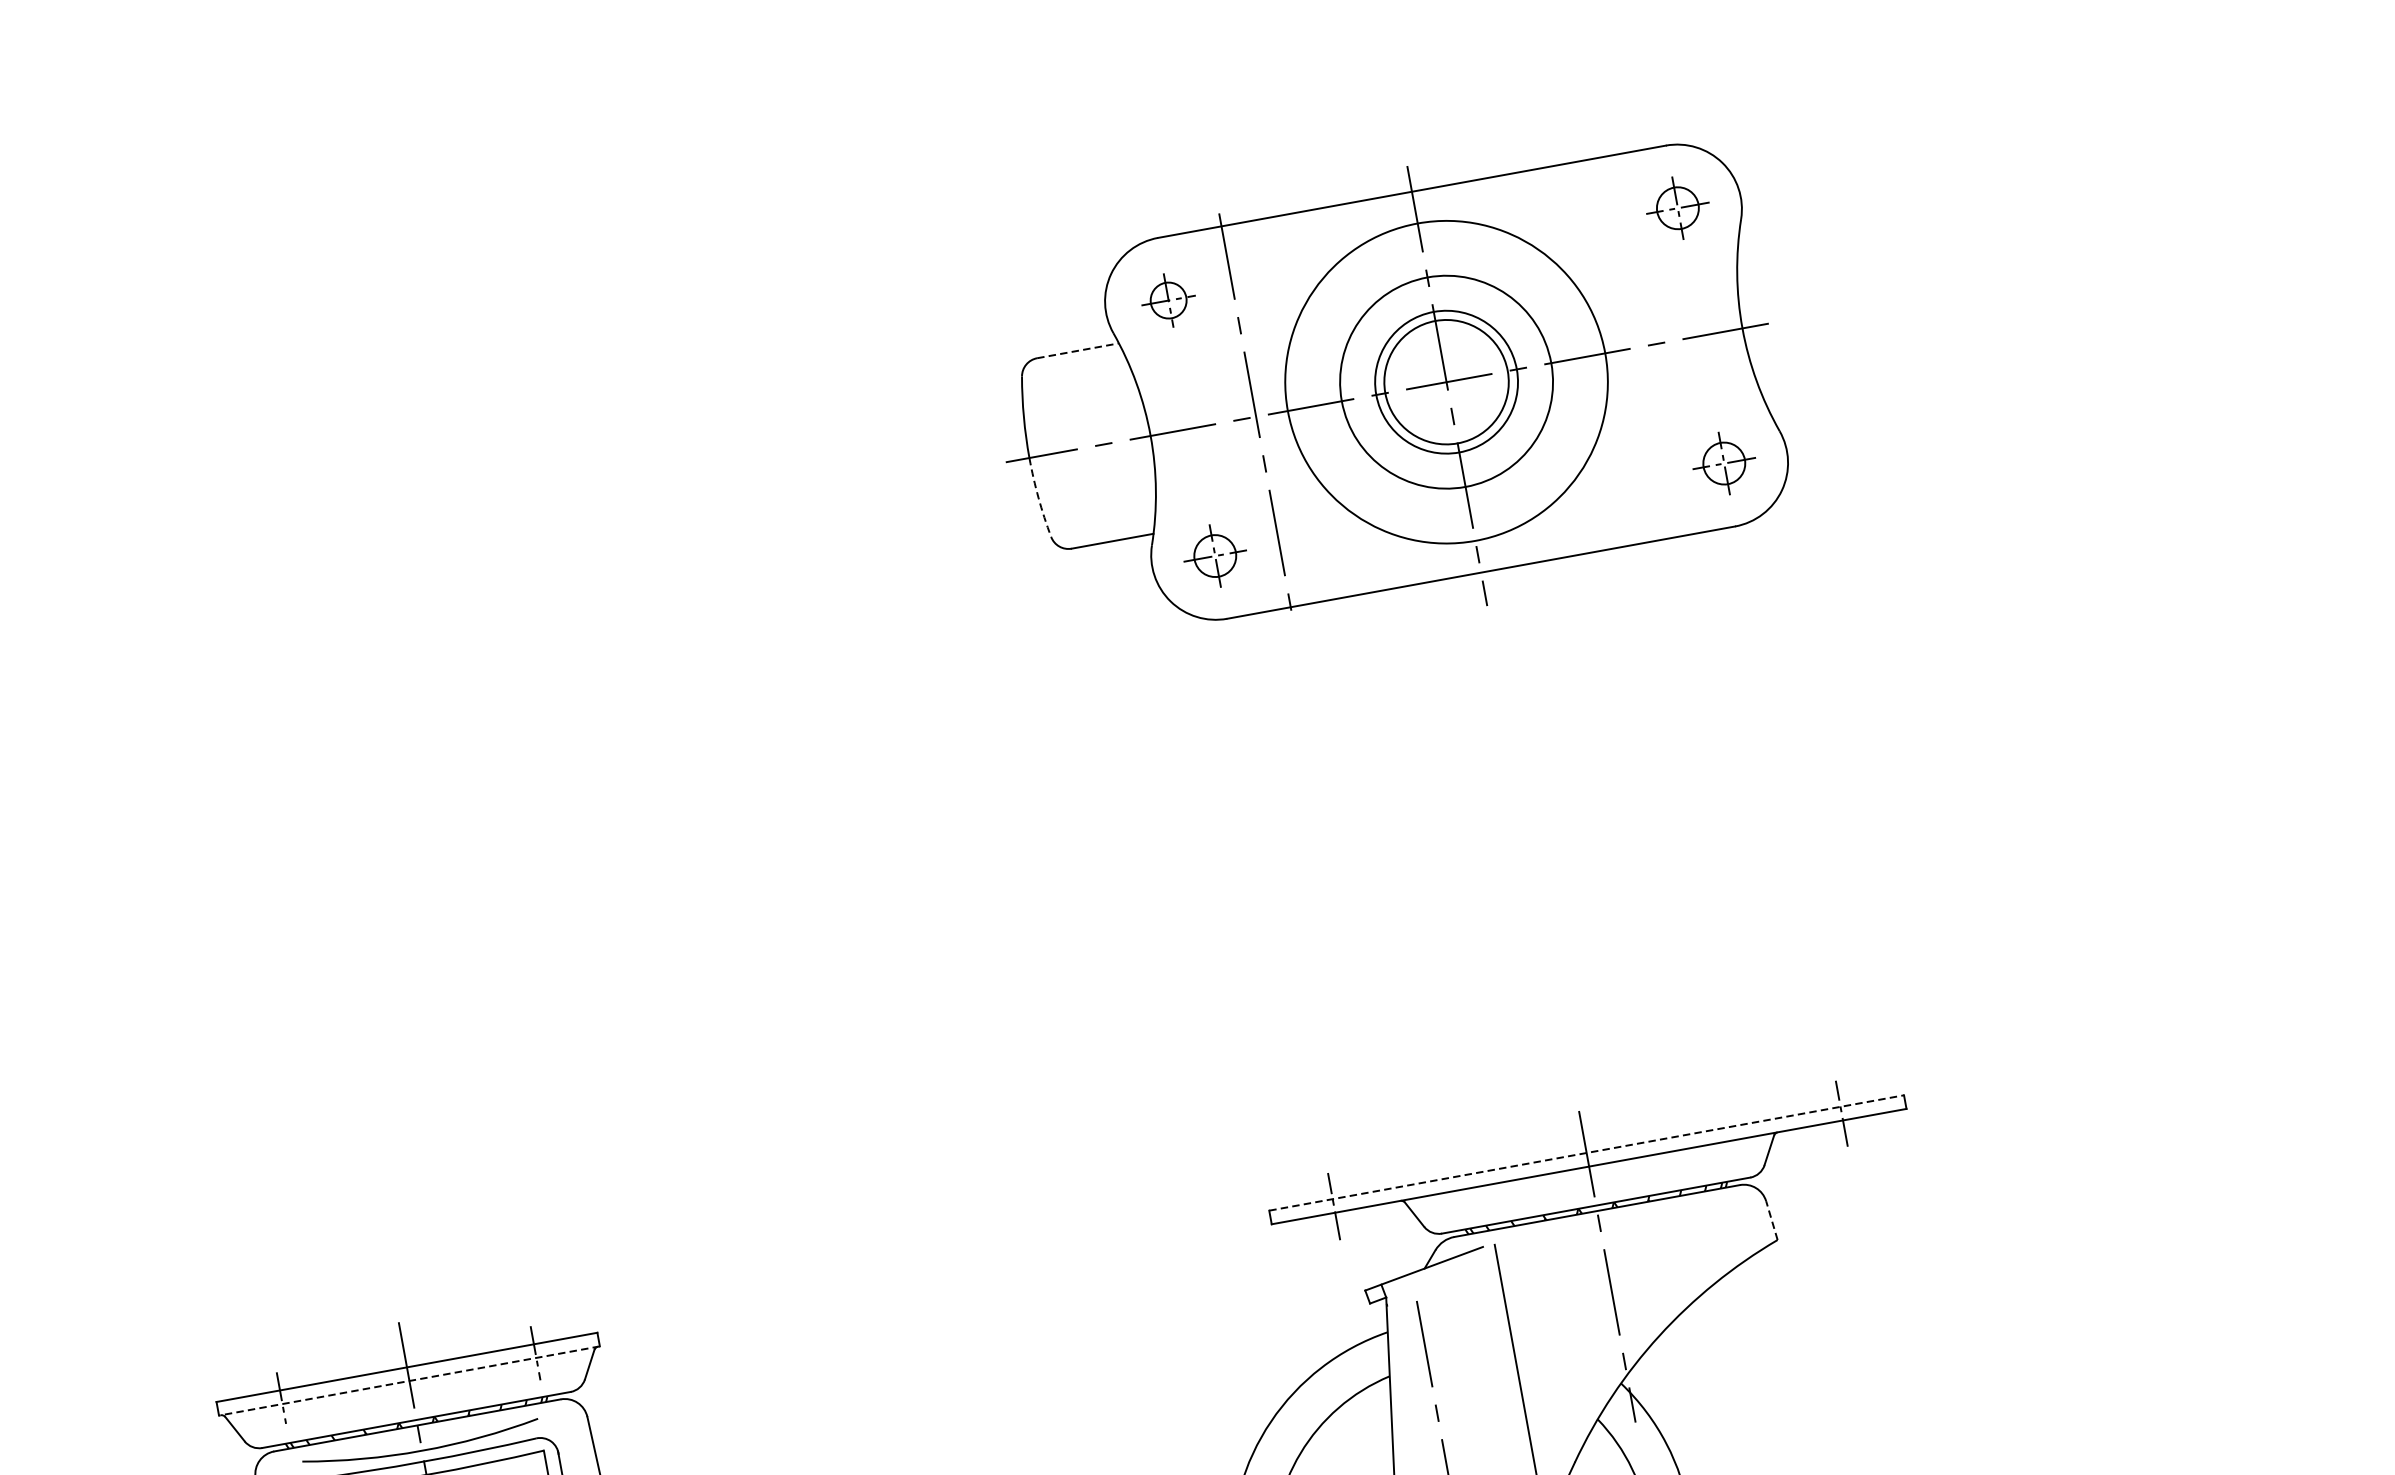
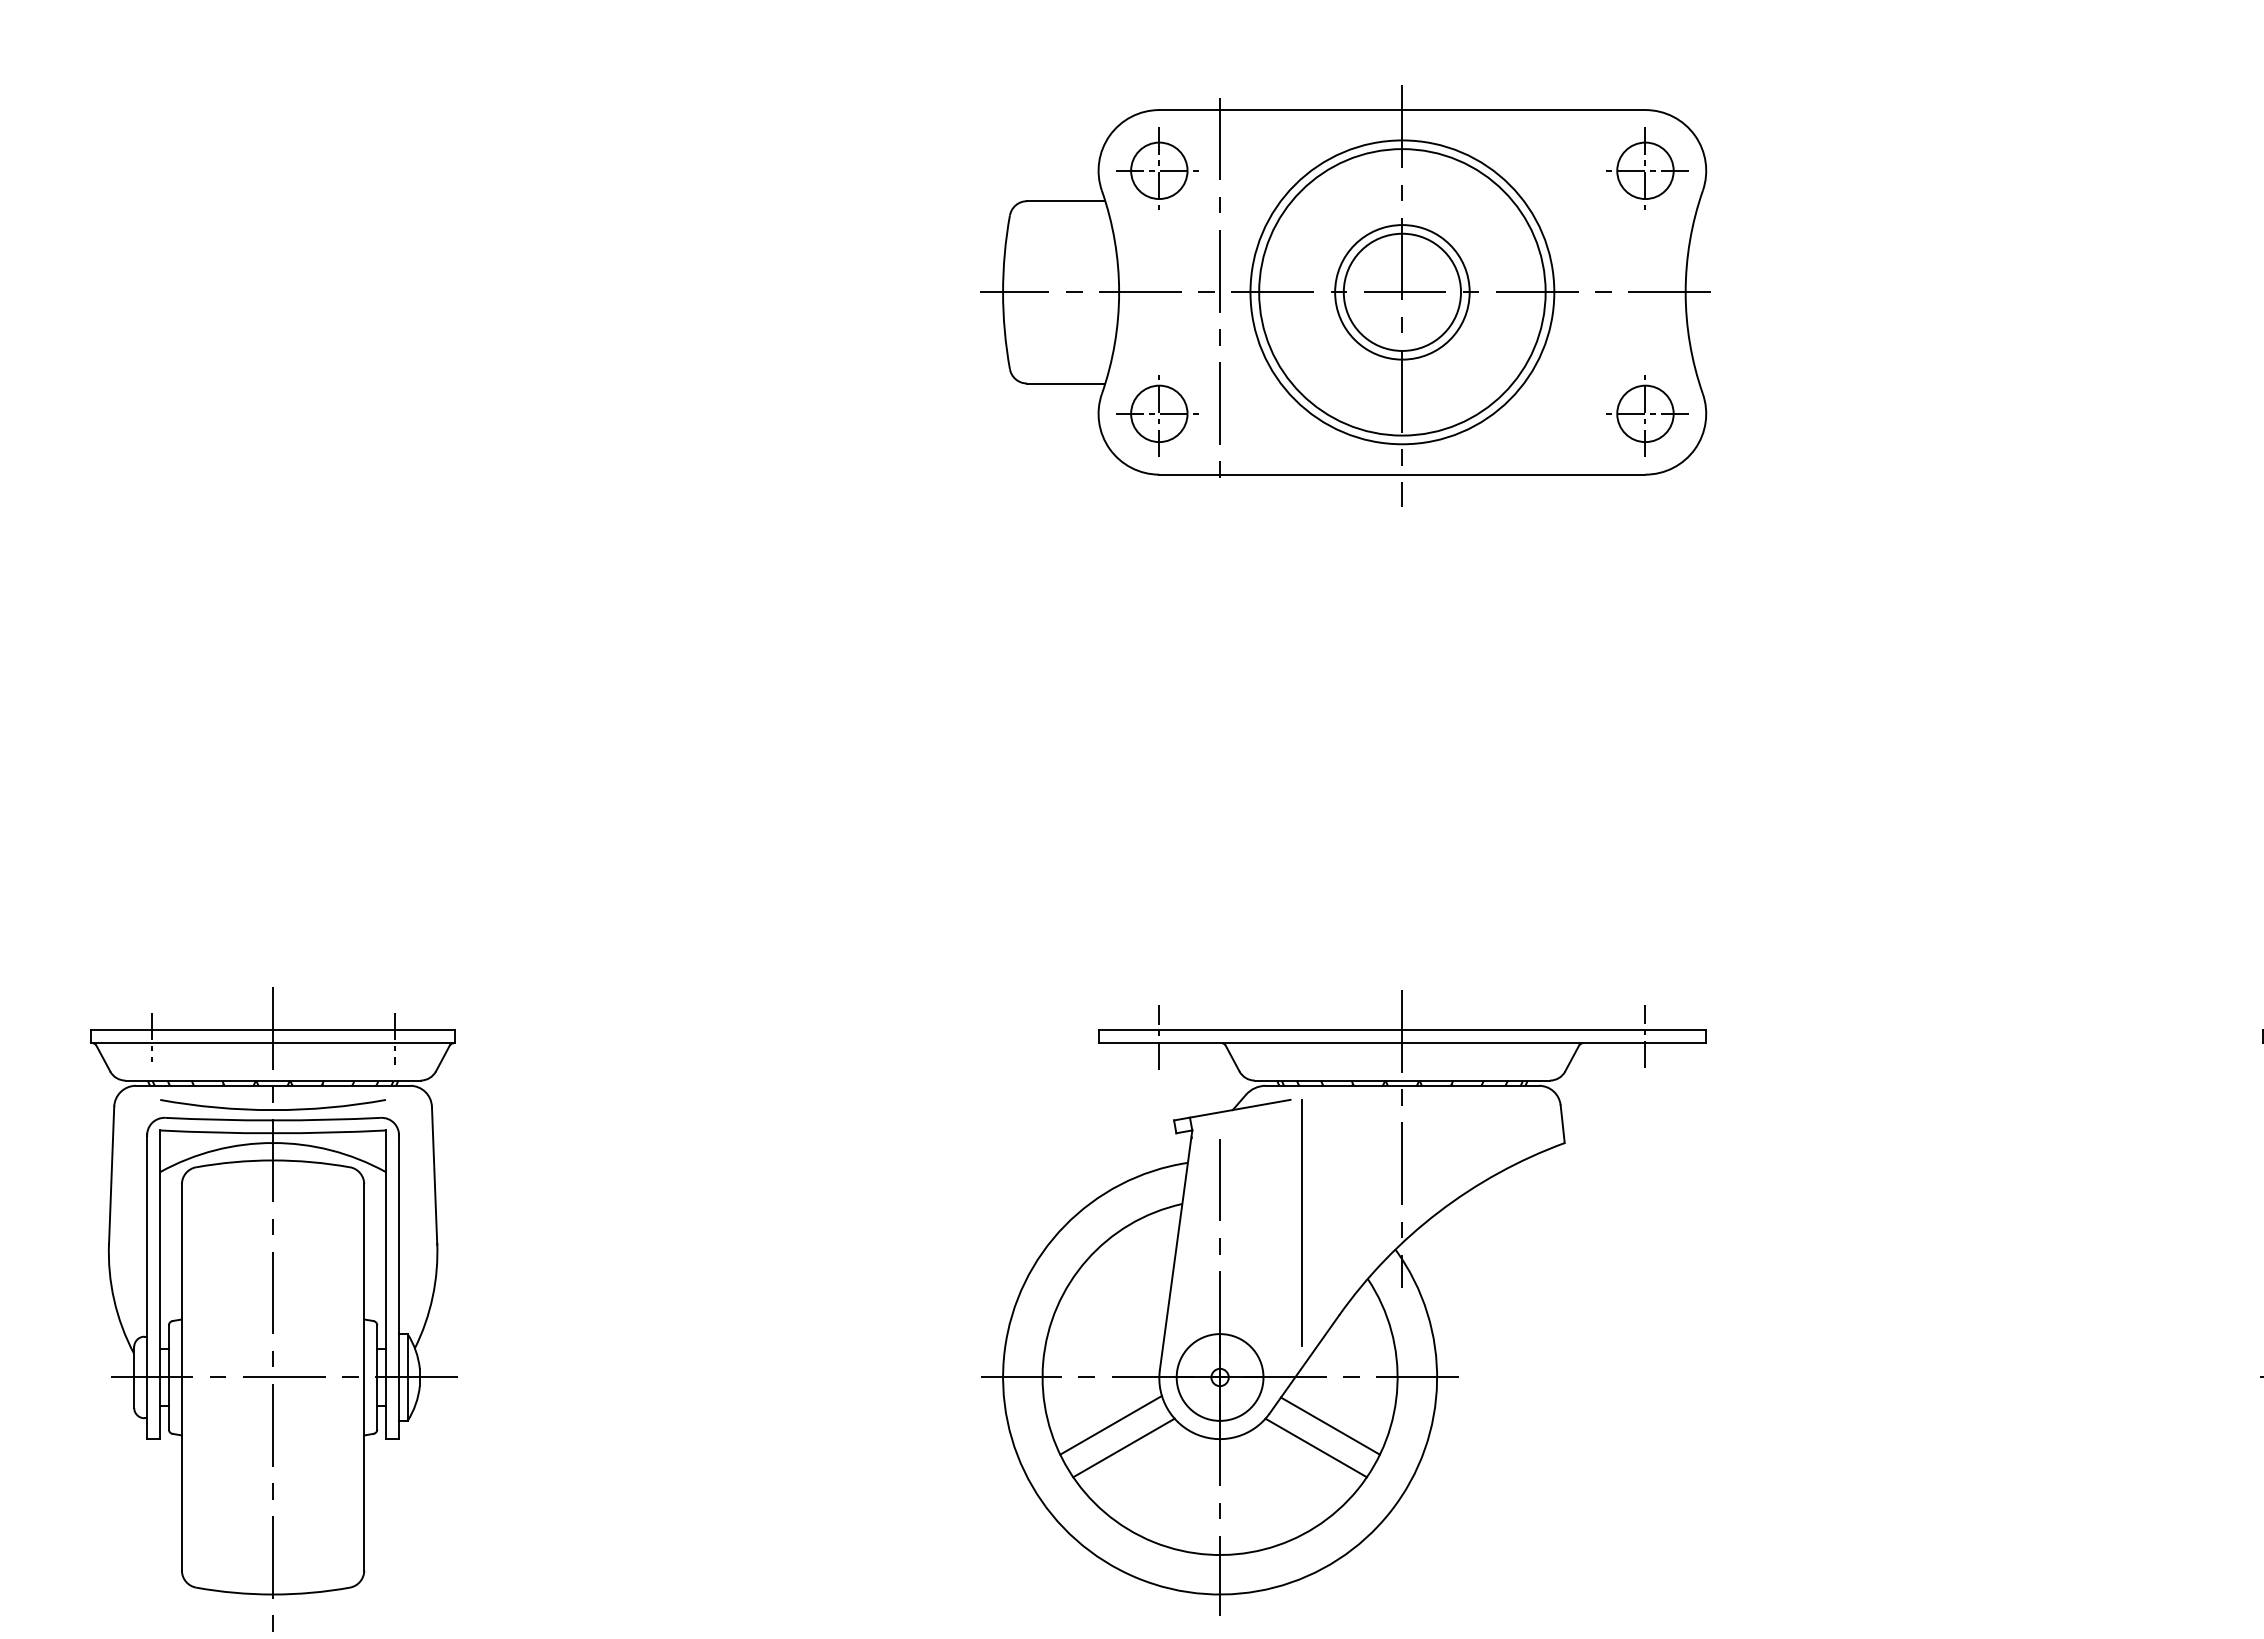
part: (1679, 206) -> (1647, 168), size x1.43
part: (1167, 299) -> (1157, 168), size x1.67
line: (1078, 351) -> (1066, 201), dashed -> solid
circle: (1446, 382) -> (1402, 292), size x1.43
part: (1725, 464) -> (1647, 415), size x1.43
arc: (1038, 497) -> (1004, 330), dashed -> solid
part: (1214, 557) -> (1157, 415), size x1.43
line: (1586, 1153) -> (1402, 1030), dashed -> solid
line: (1771, 1220) -> (1562, 1123), dashed -> solid
line: (408, 1381) -> (272, 1043), dashed -> solid

